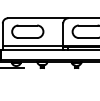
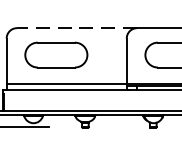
line: (37, 18) -> (75, 28), solid -> dashed

